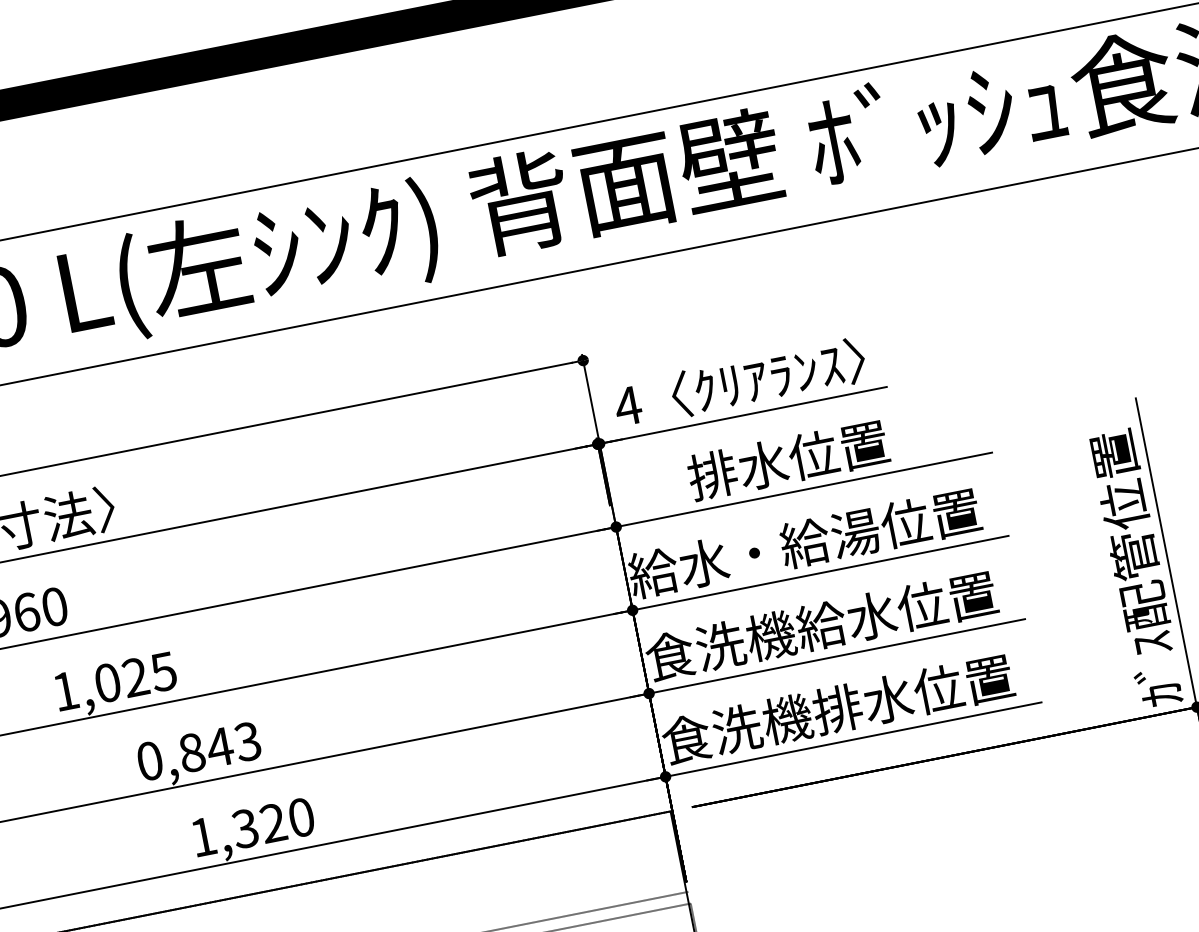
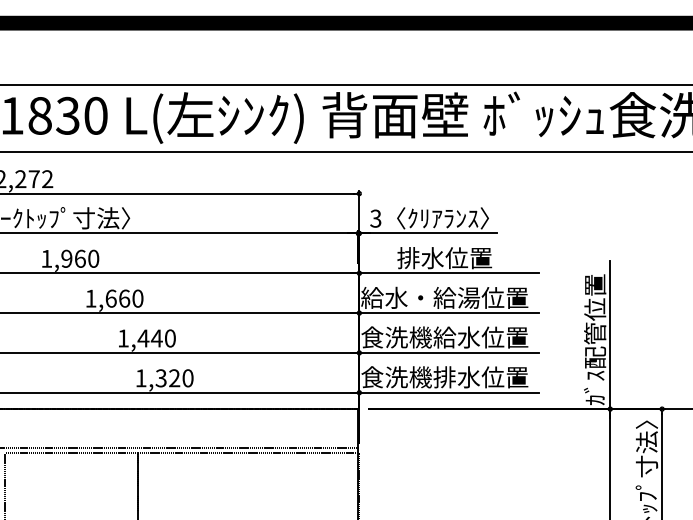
text: (627, 405) -> (375, 218), 4 -> 3
text: (135, 677) -> (124, 298), 1,025 -> 1,660
text: (198, 751) -> (146, 338), 0,843 -> 1,440

